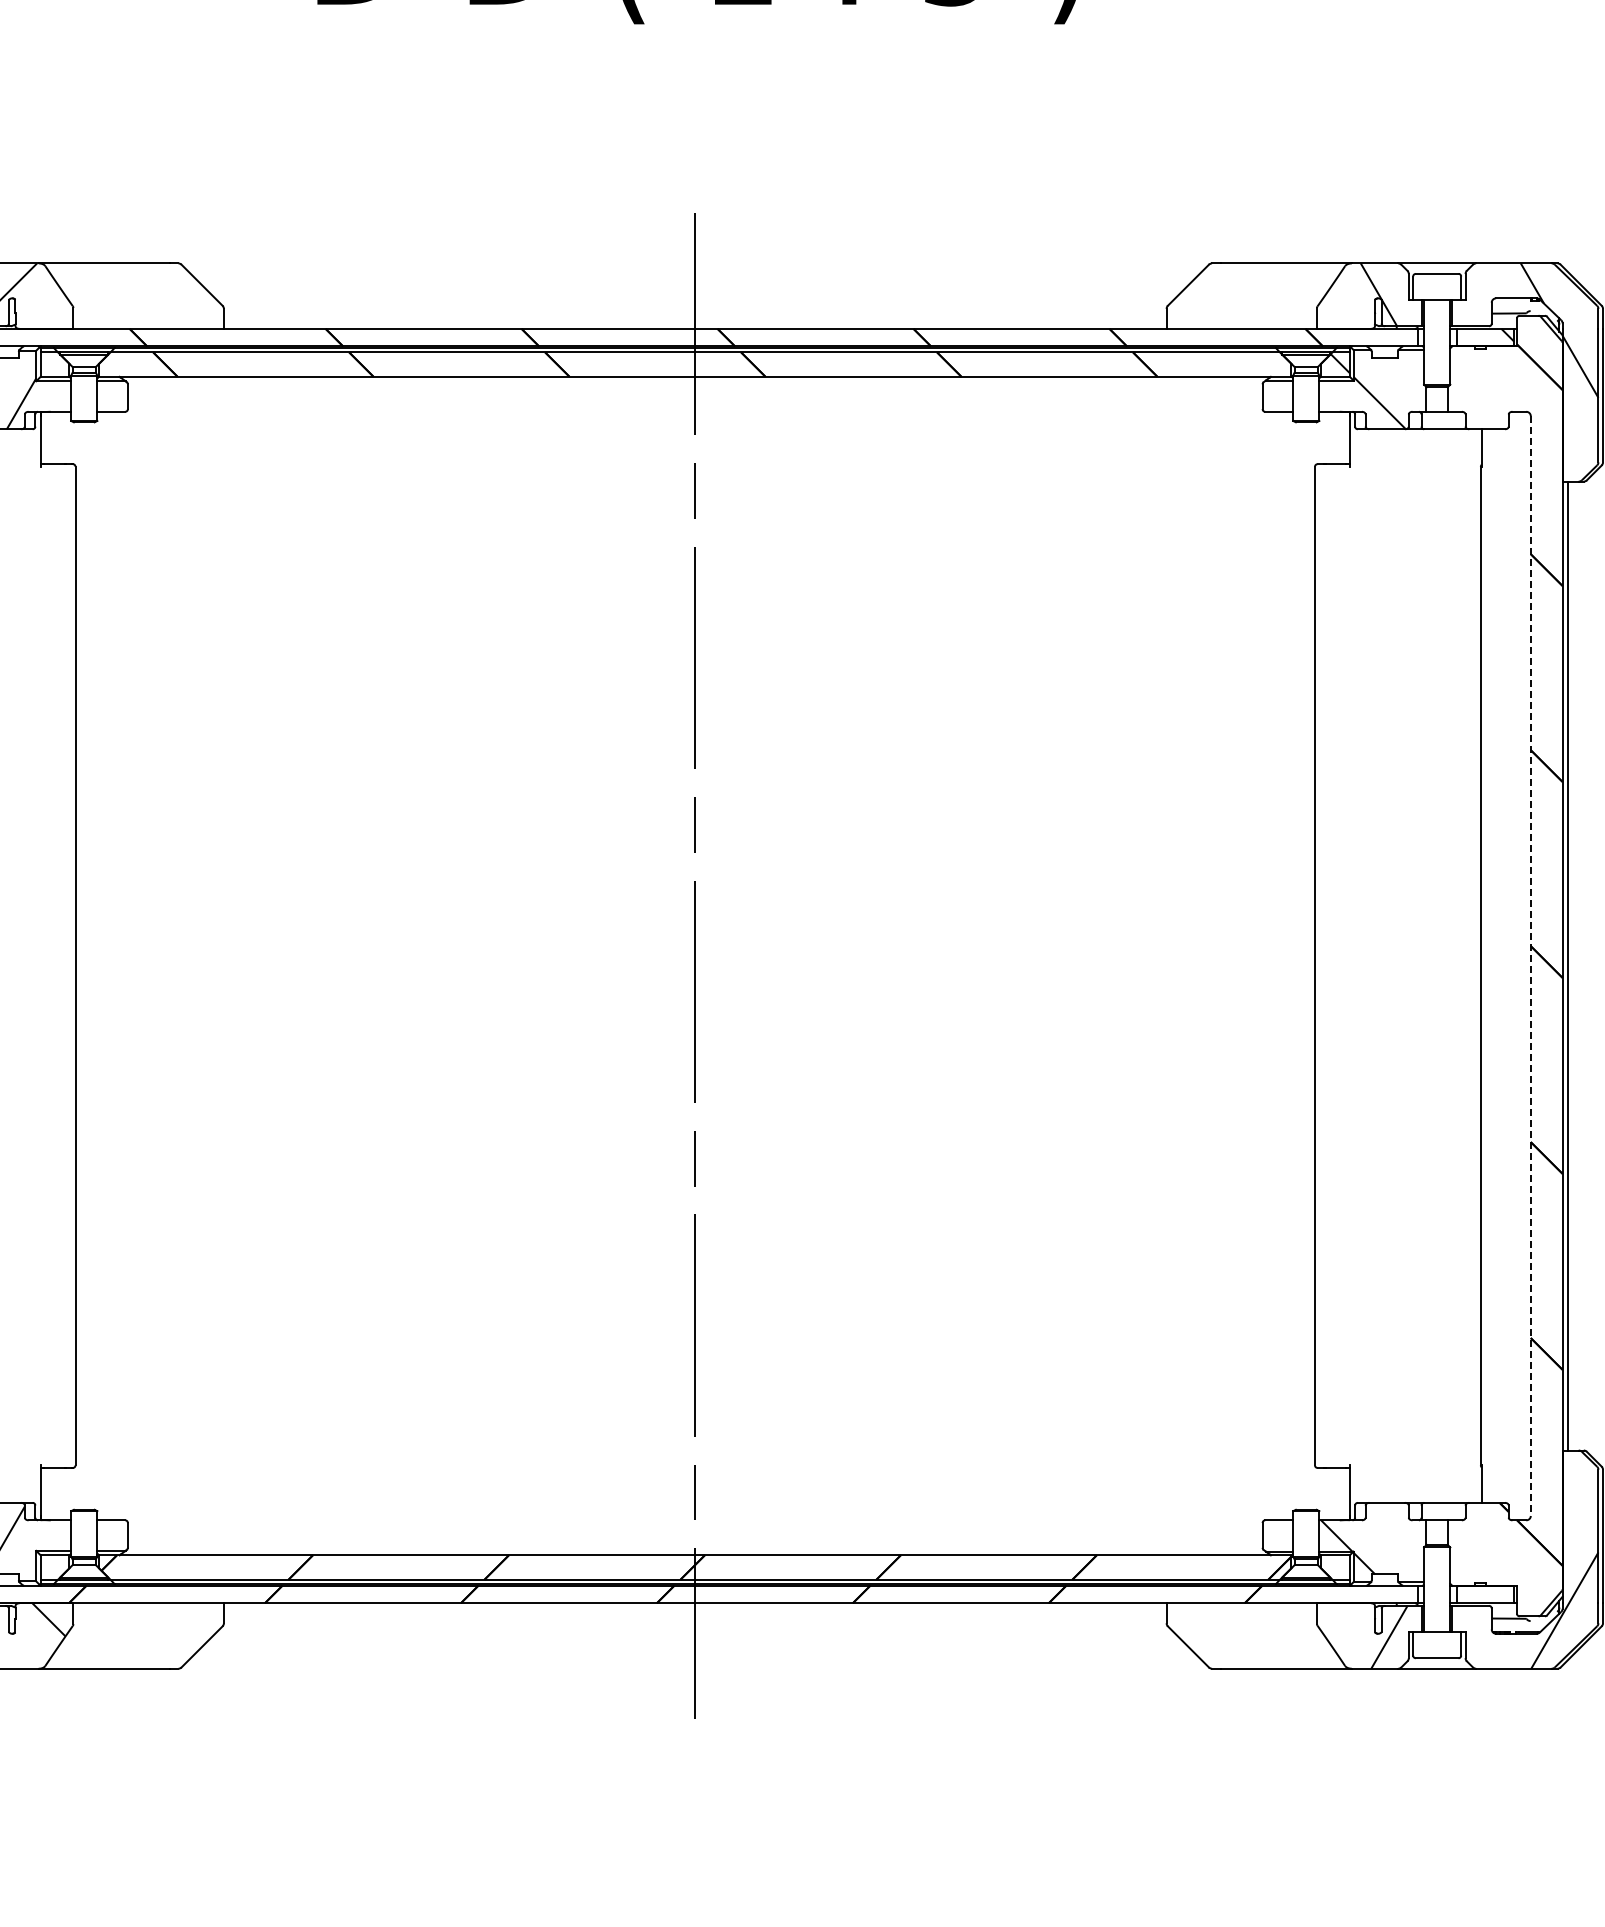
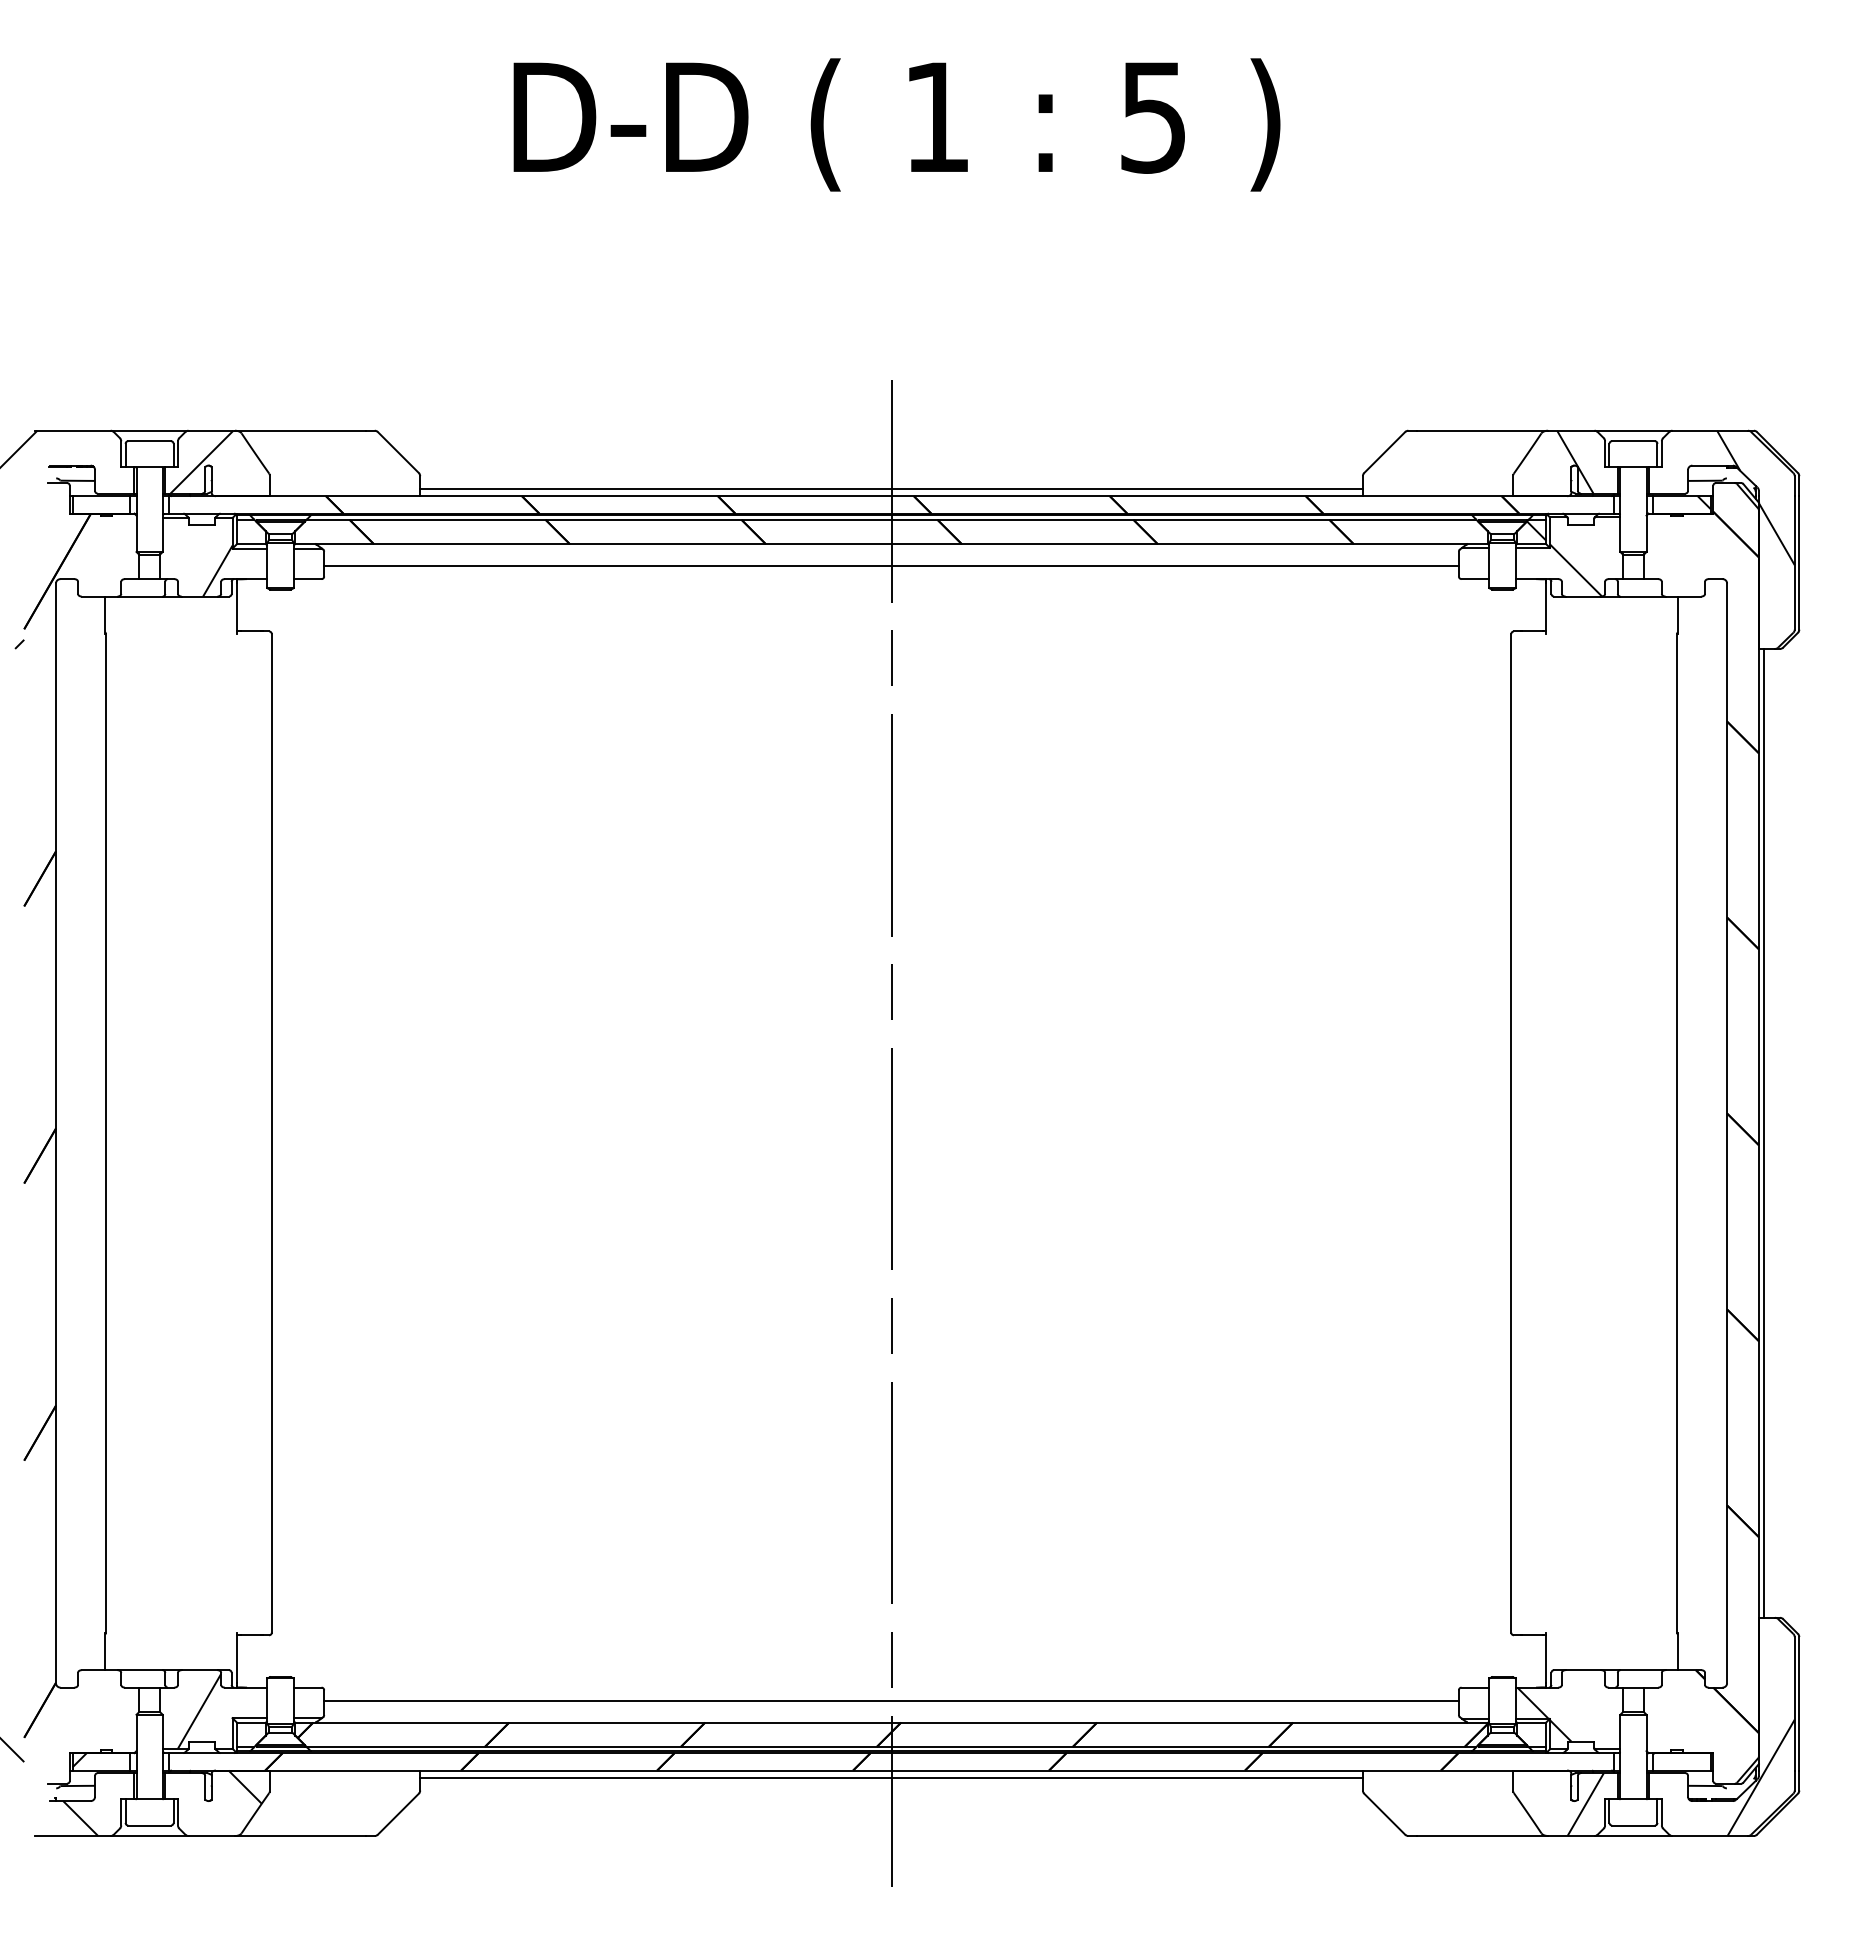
line: (695, 322) -> (891, 489), added
line: (695, 399) -> (891, 566), added
line: (1531, 966) -> (1727, 1133), dashed -> solid
line: (695, 1533) -> (891, 1700), added
line: (695, 1610) -> (891, 1777), added

